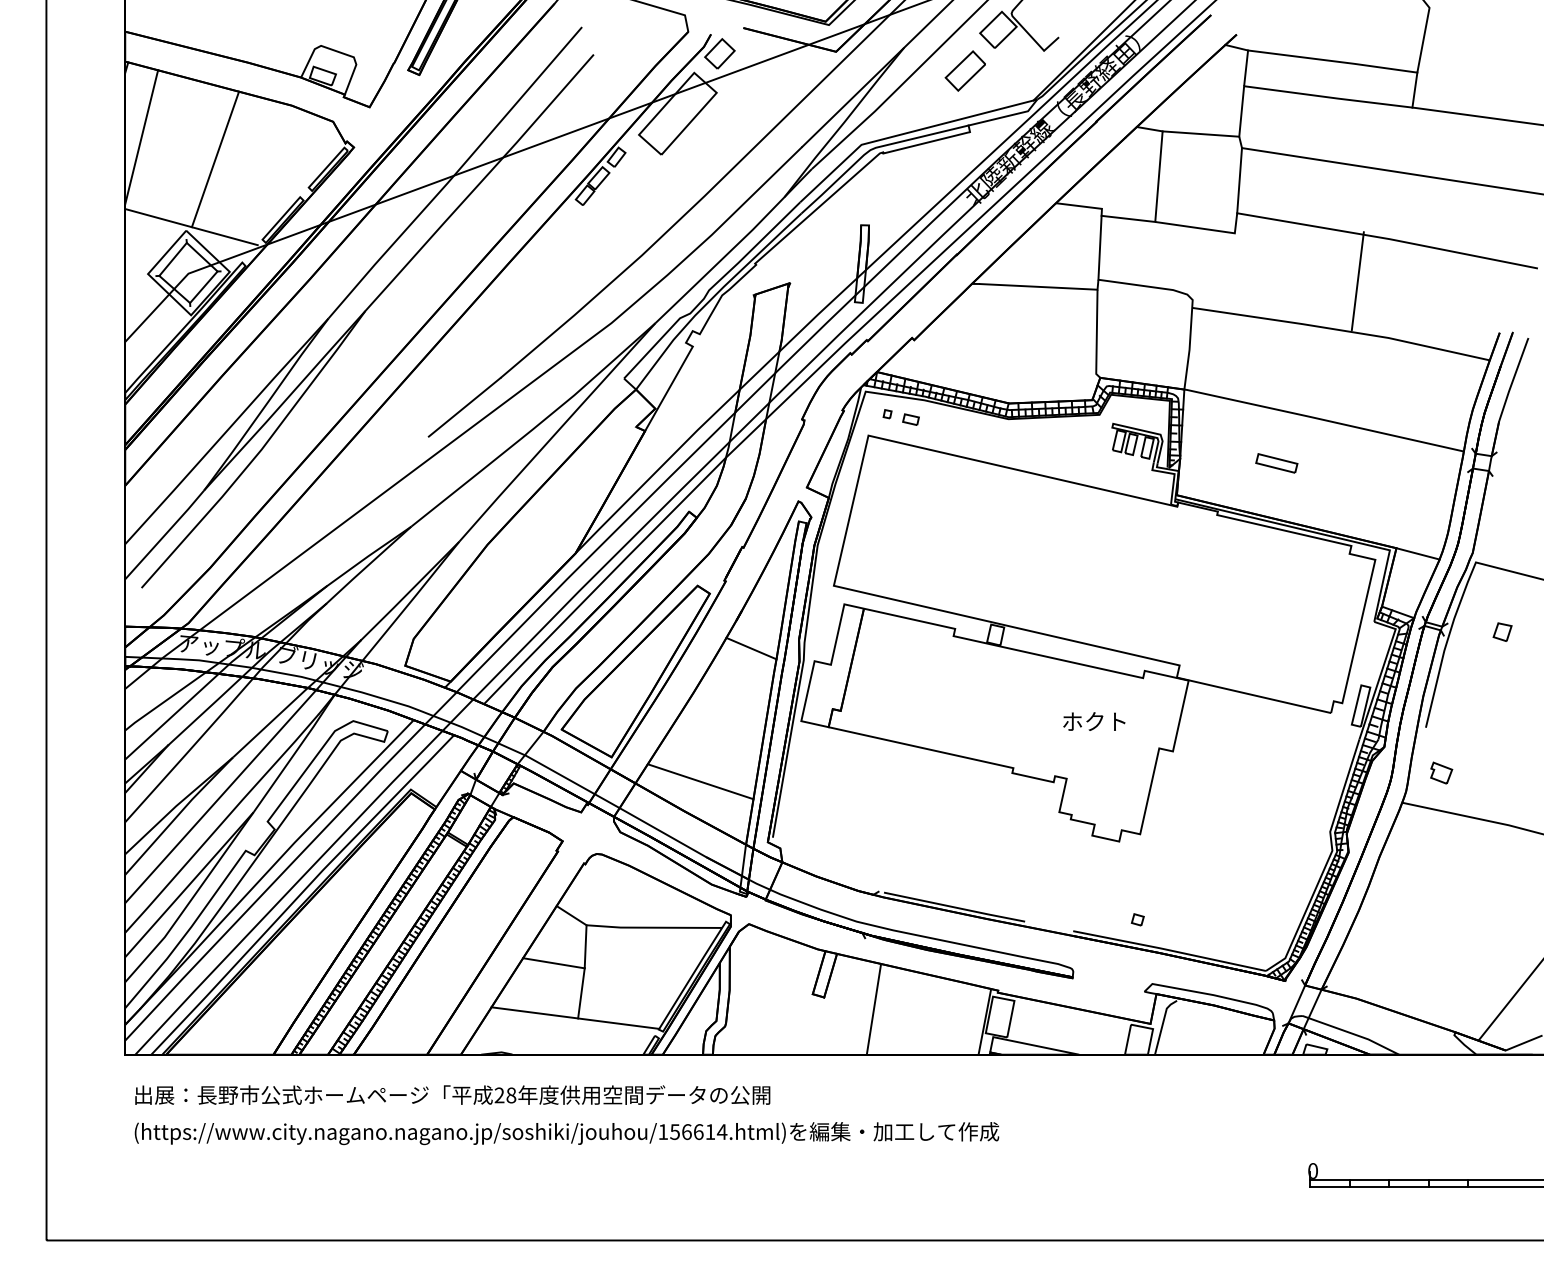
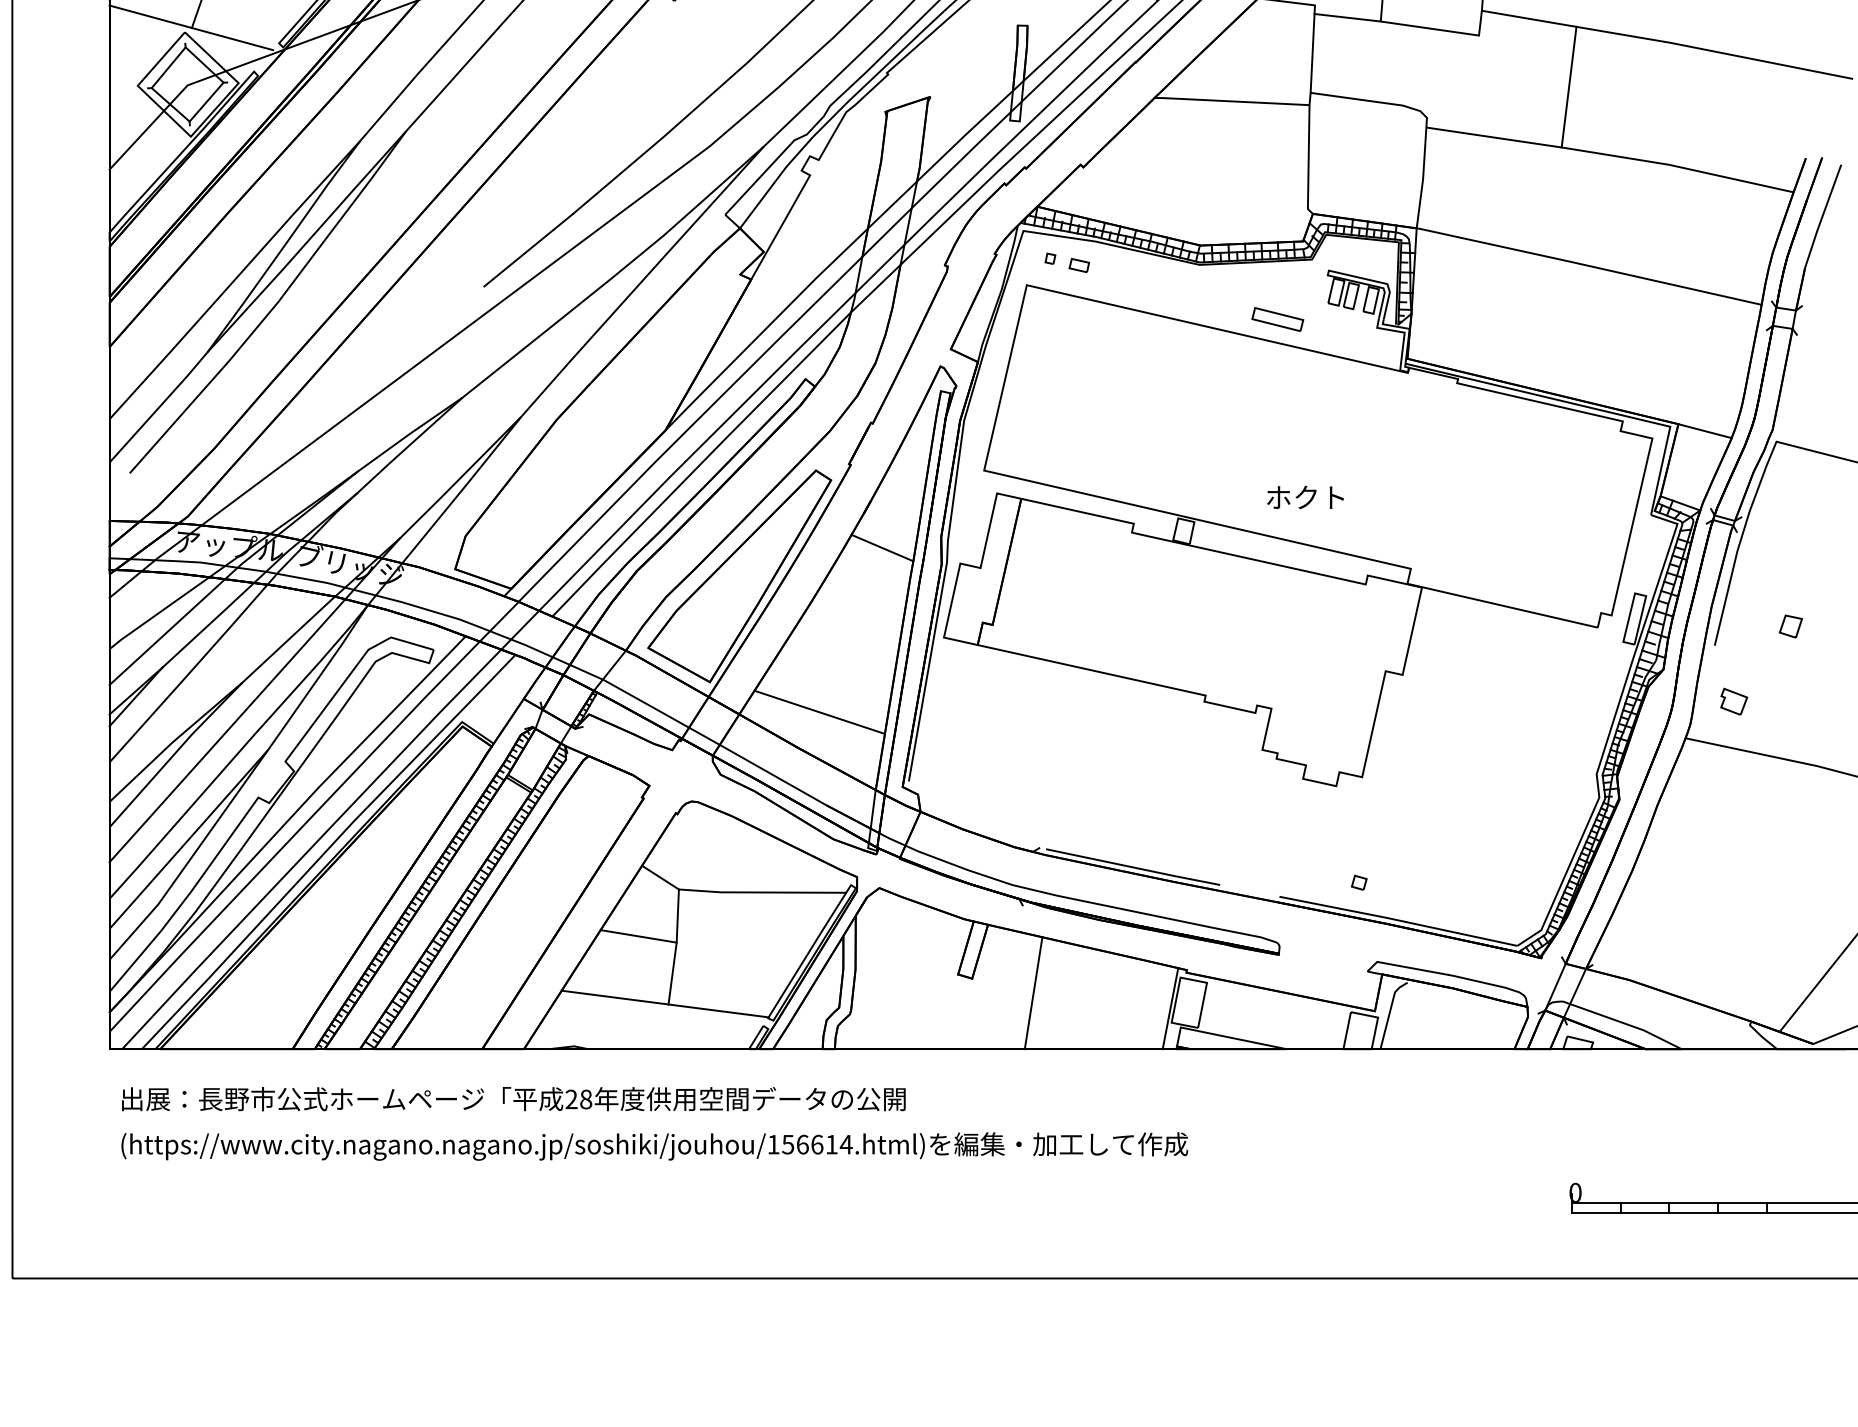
line: (1357, 281) -> (1568, 87), moved
part: (1276, 463) -> (1277, 319), moved
part: (1502, 631) -> (1790, 625), moved
text: (1094, 721) -> (1305, 497), moved

